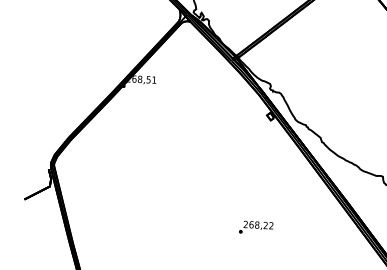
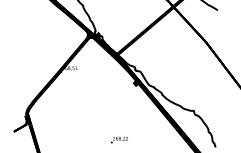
text: (256, 226) -> (119, 139), moved

